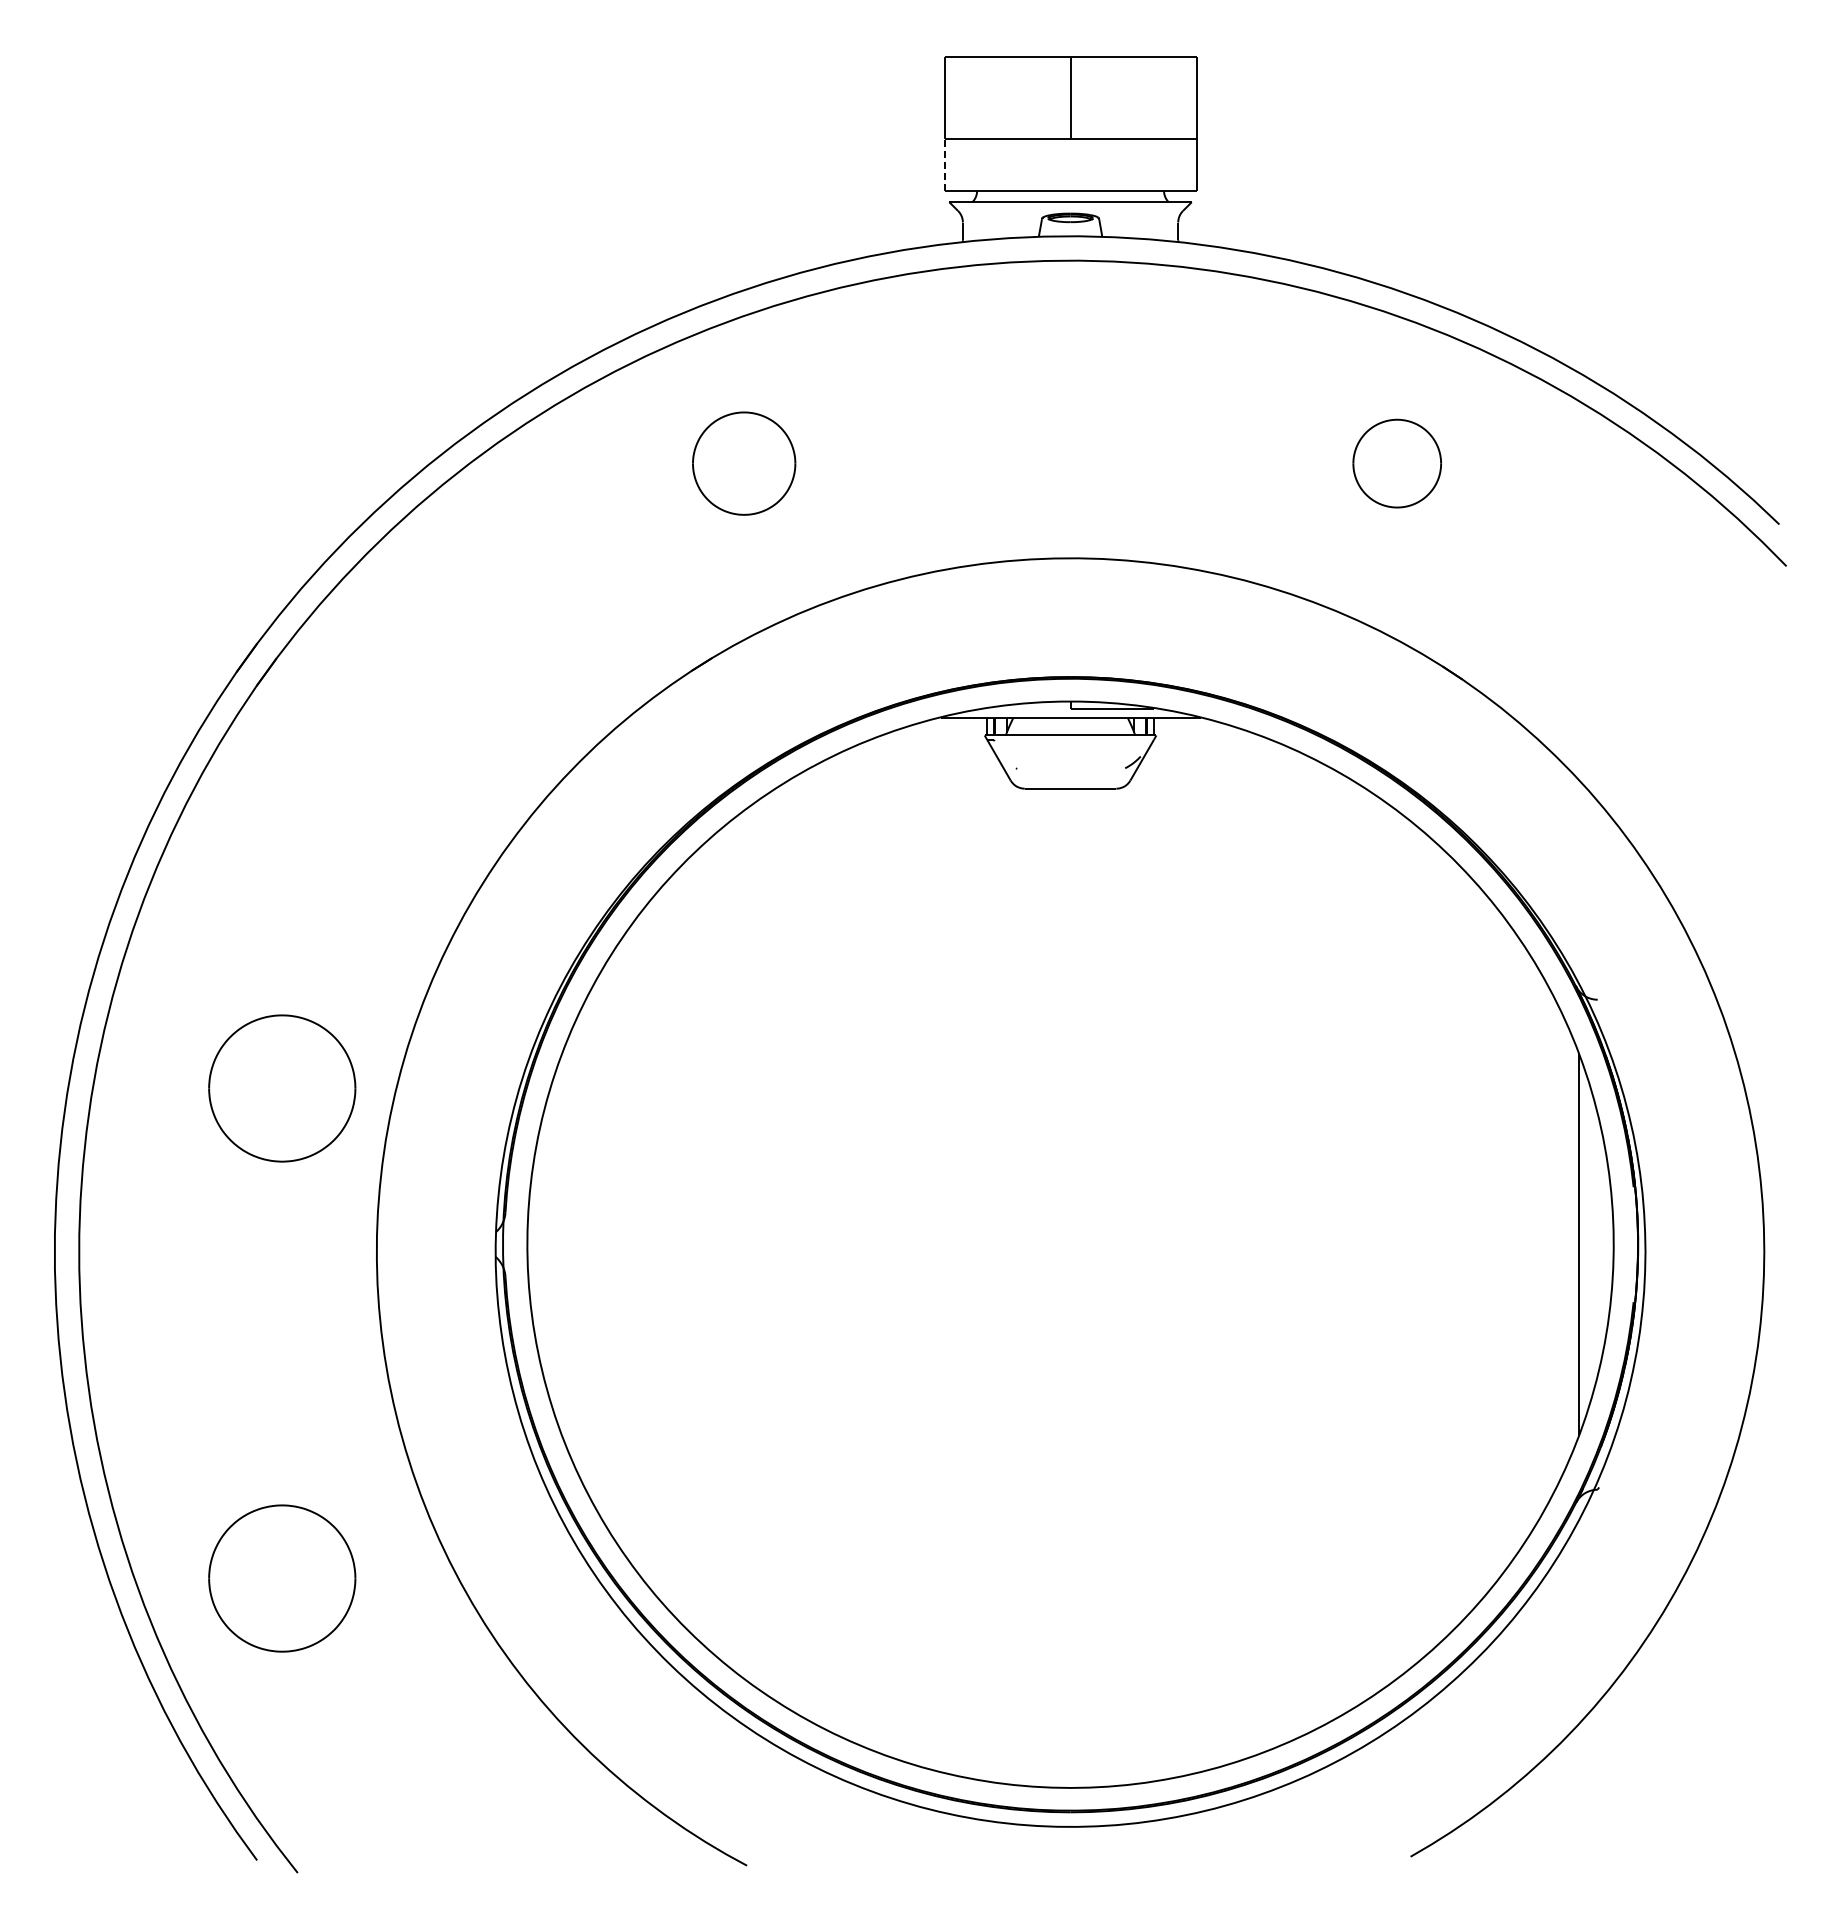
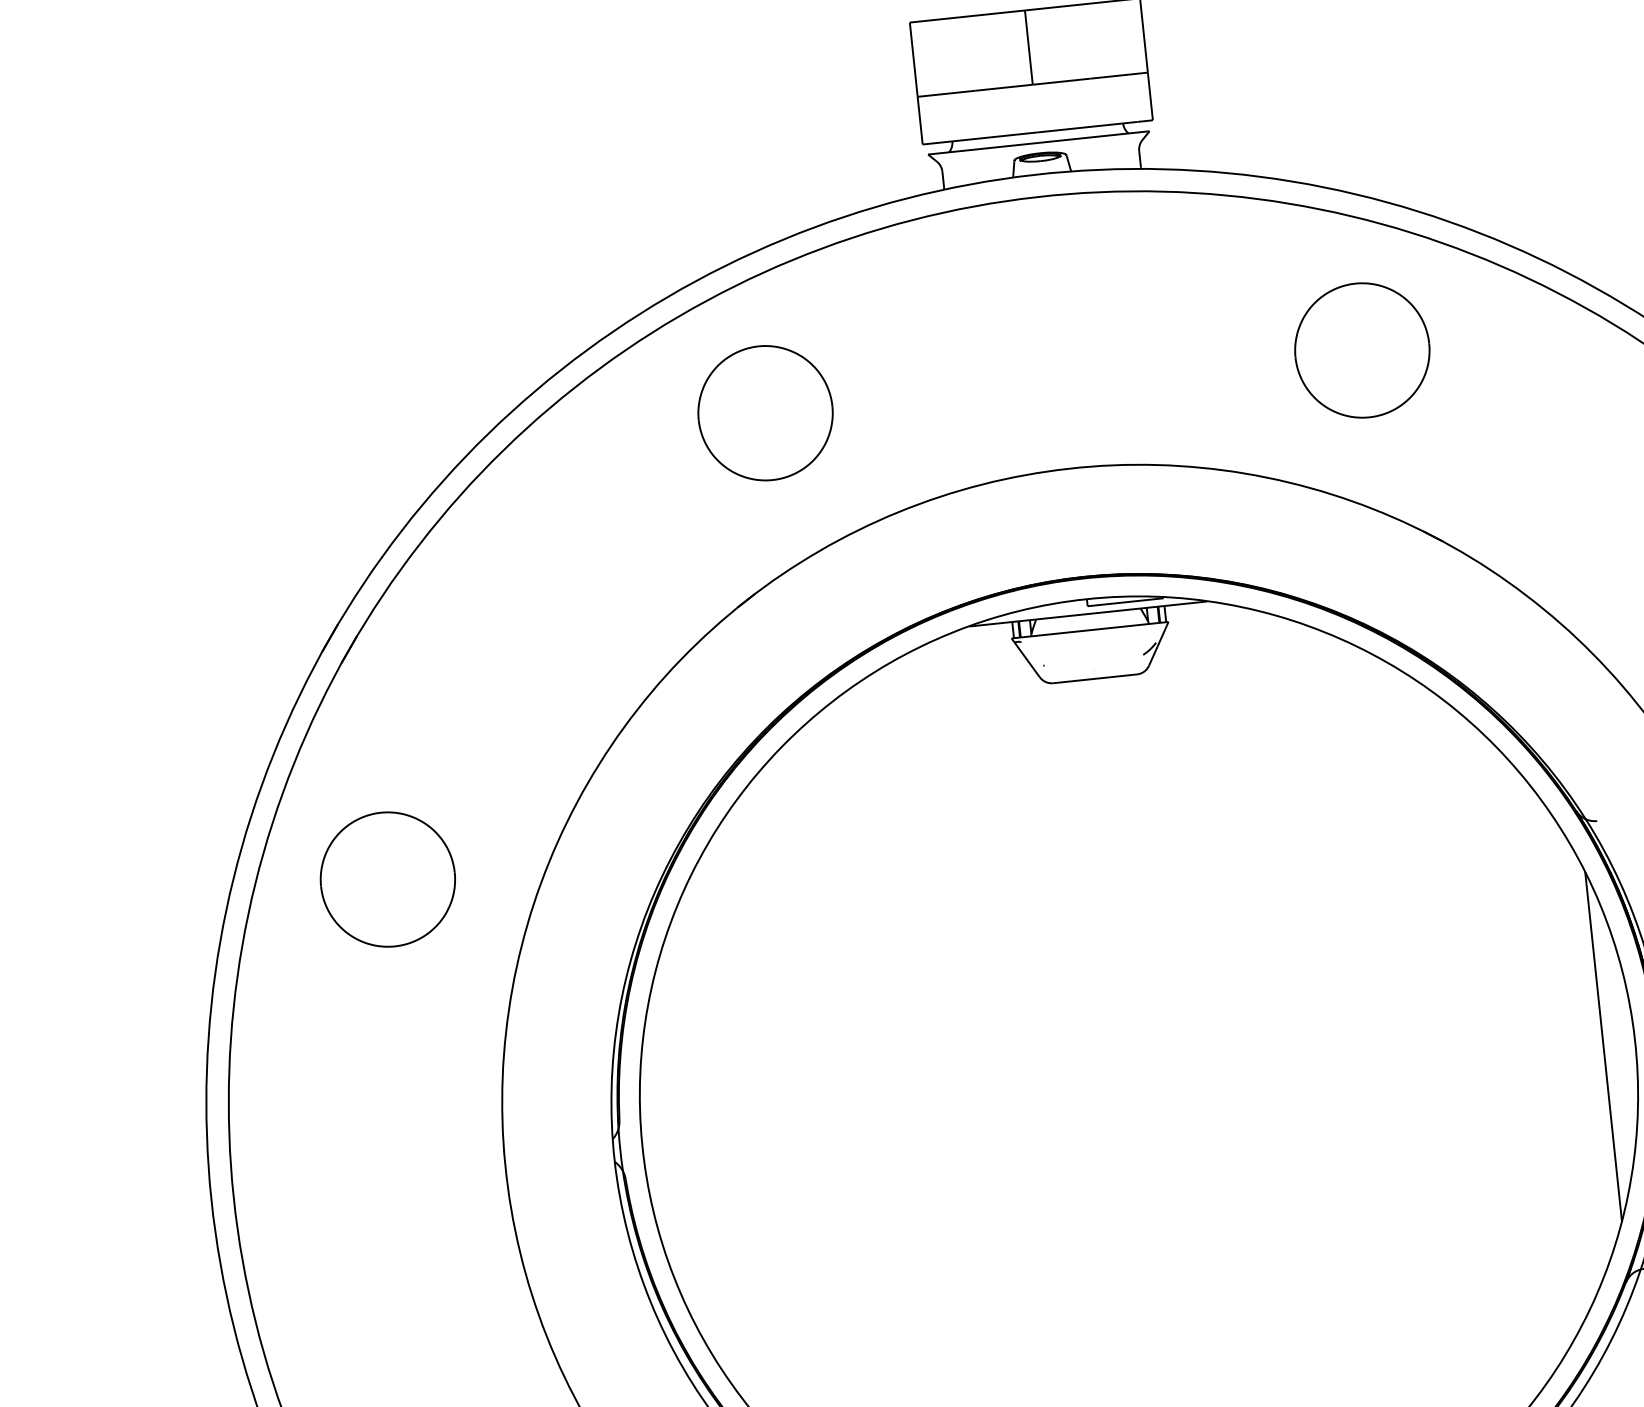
line: (944, 164) -> (920, 120), dashed -> solid
part: (744, 463) -> (765, 412), size x1.43
part: (1397, 463) -> (1362, 350), size x1.67
part: (282, 1088) -> (388, 879), moved

